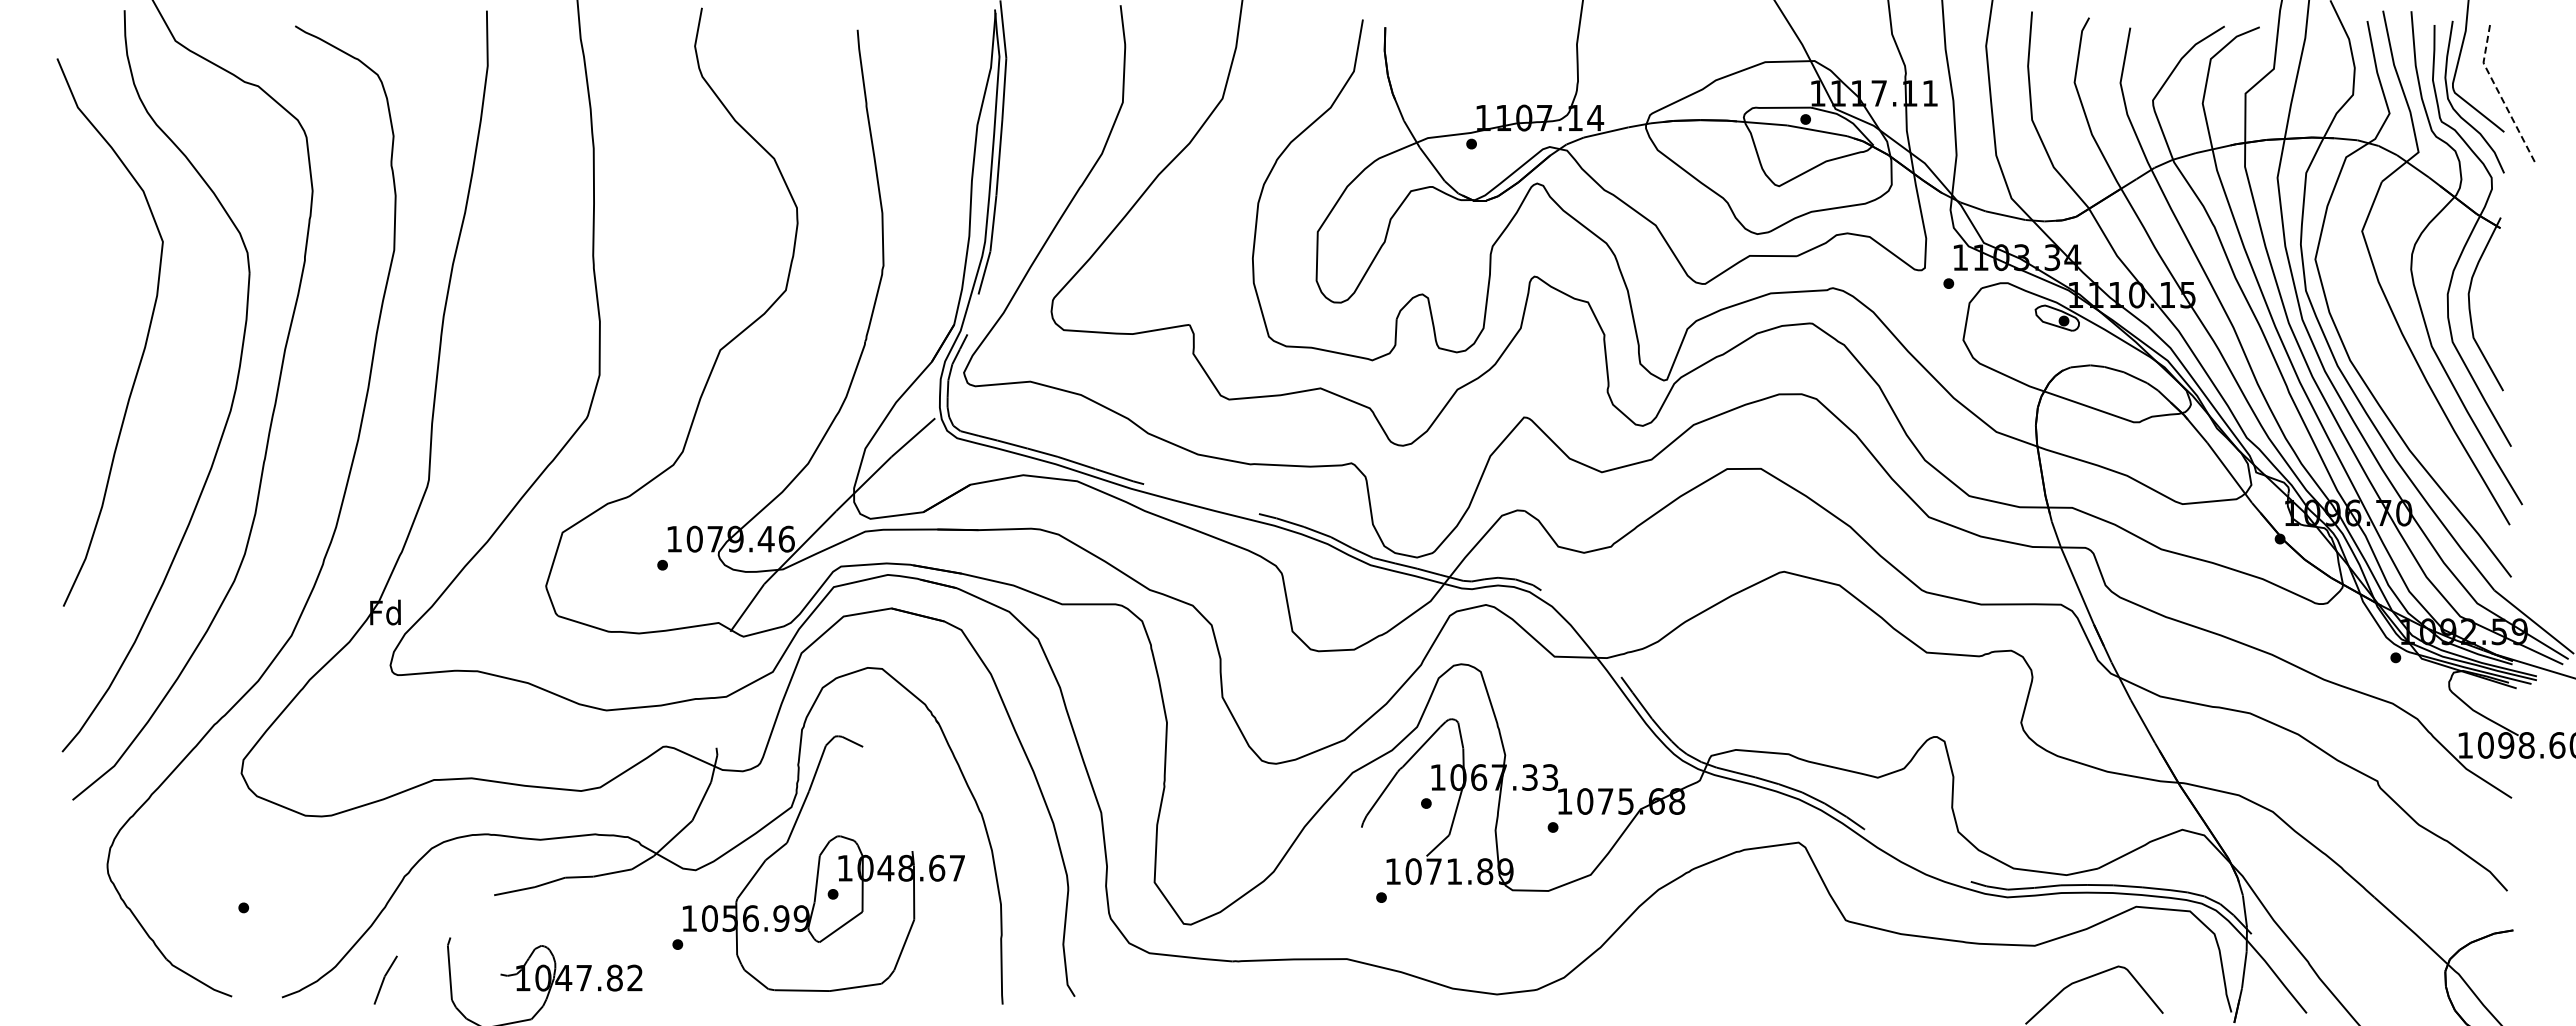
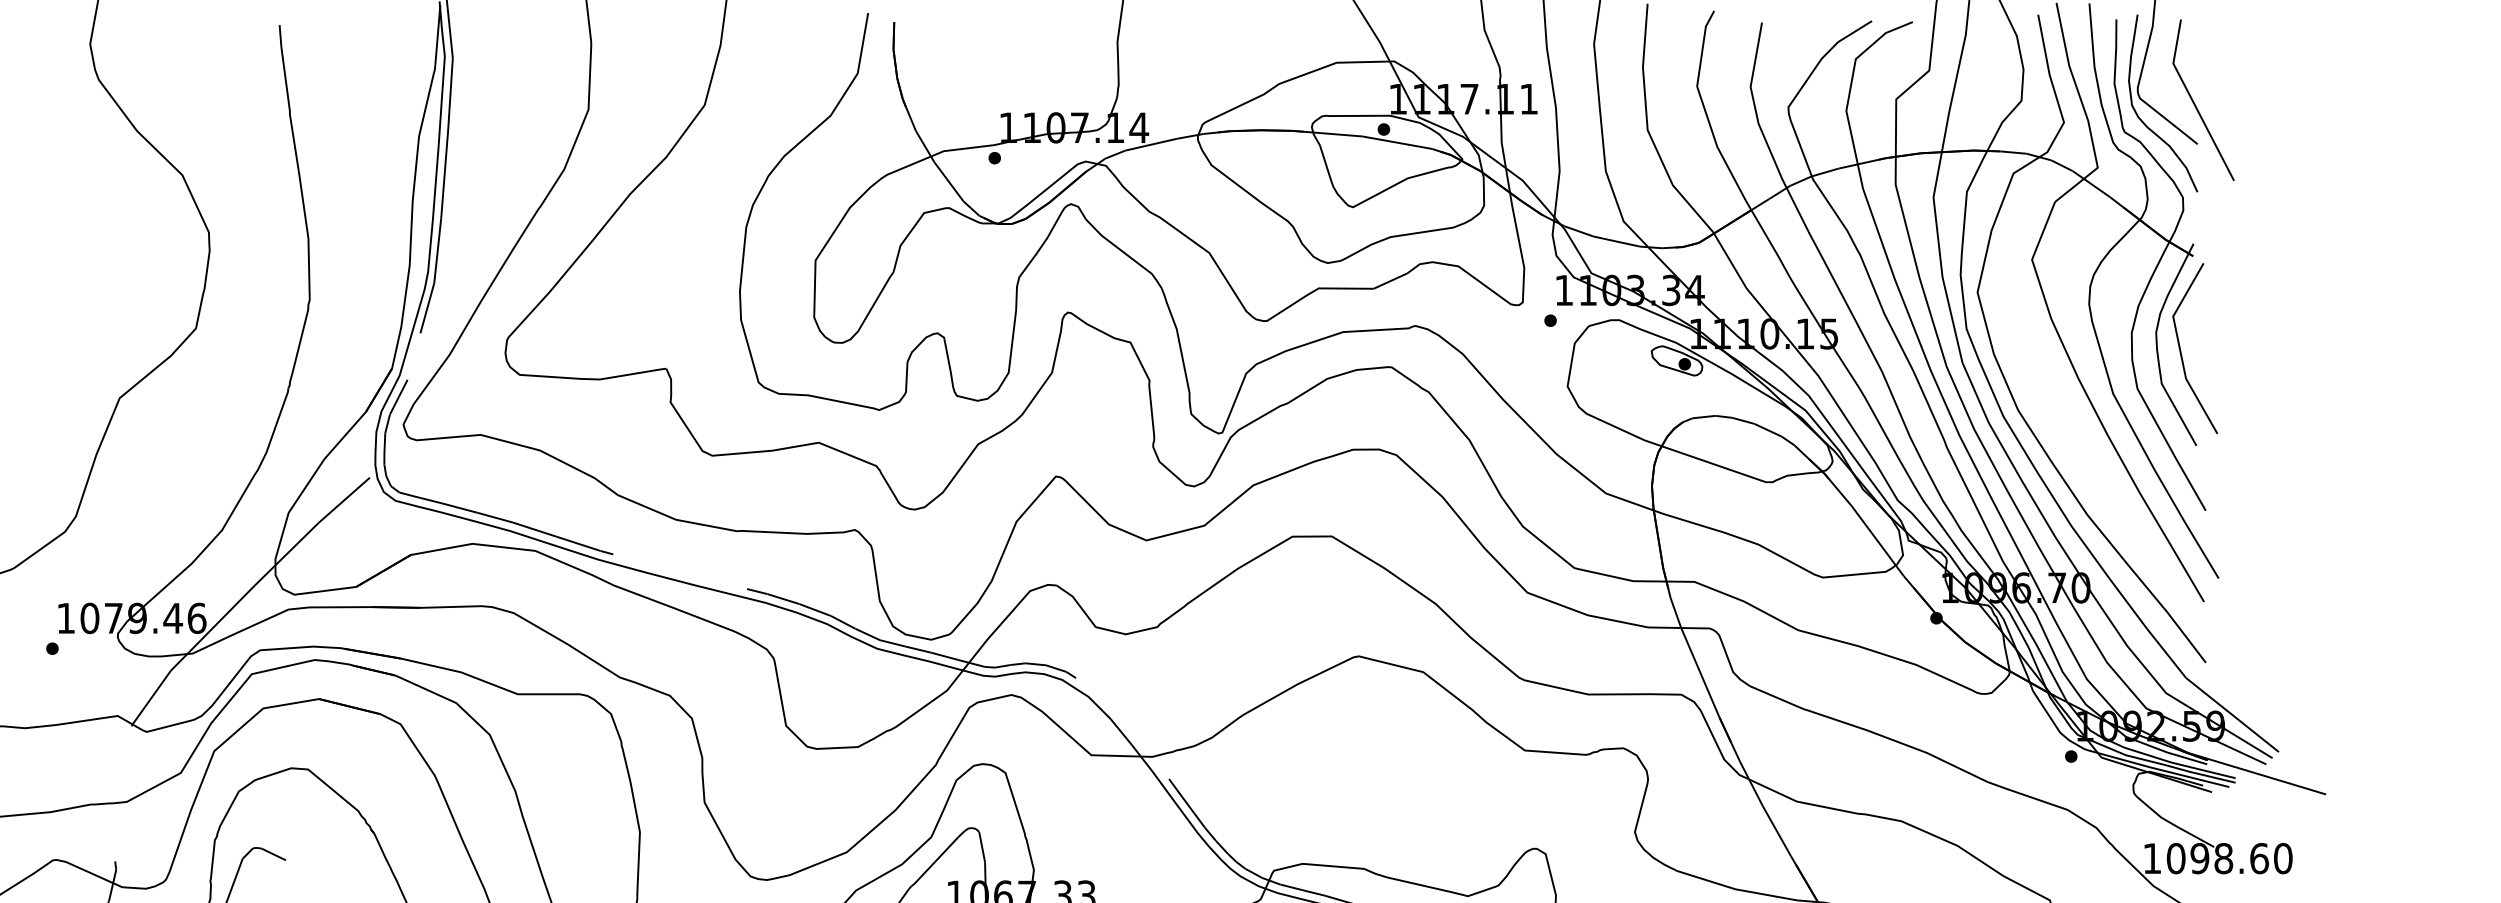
line: (2499, 94) -> (2192, 100), dashed -> solid
line: (2490, 308) -> (2181, 349), added

